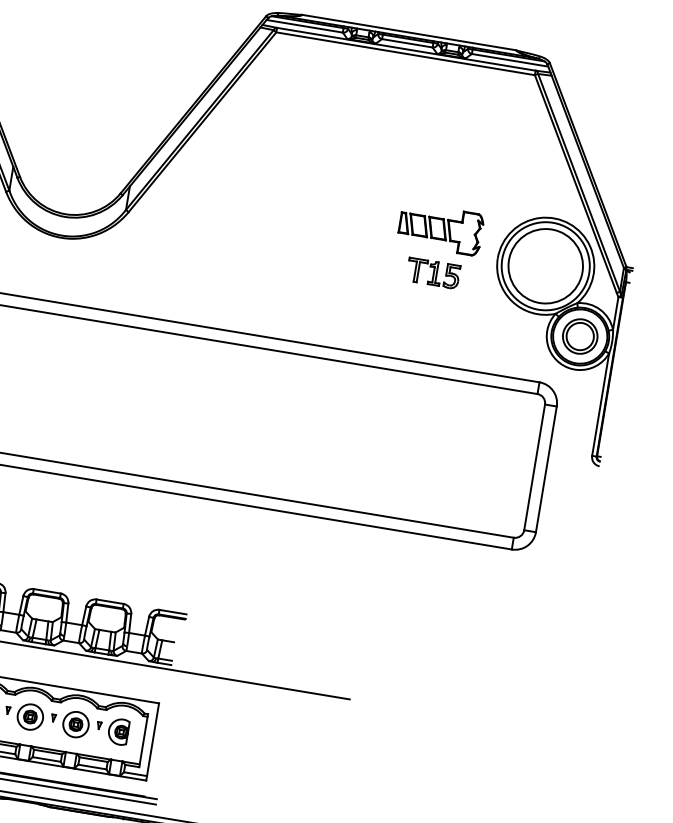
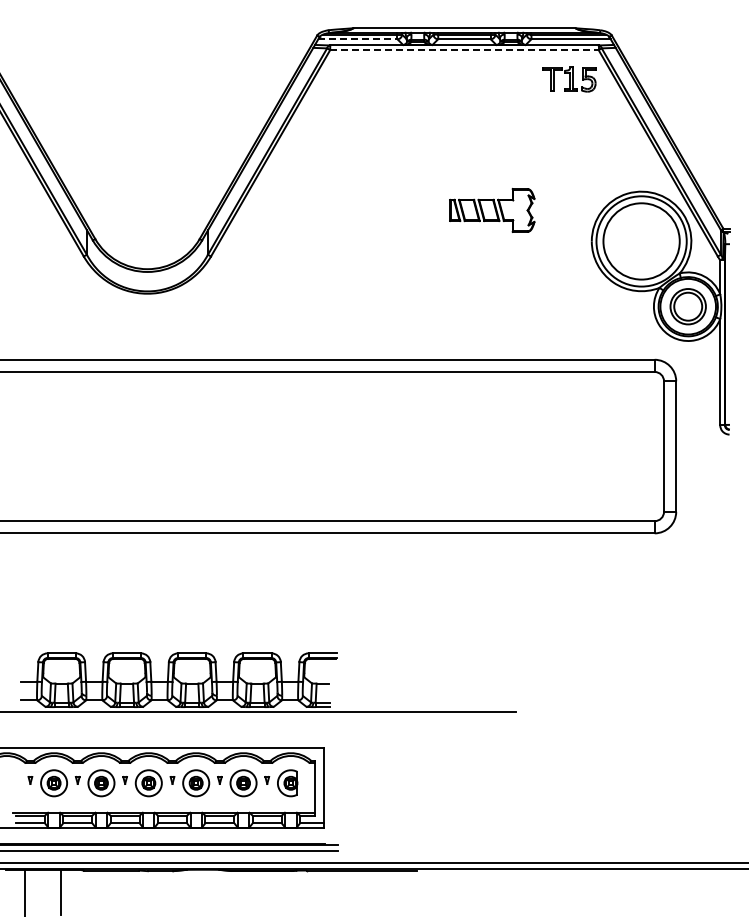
line: (304, 26) -> (357, 39), solid -> dashed
line: (405, 54) -> (464, 50), solid -> dashed
part: (440, 229) -> (492, 210), moved
part: (433, 273) -> (569, 79), moved

